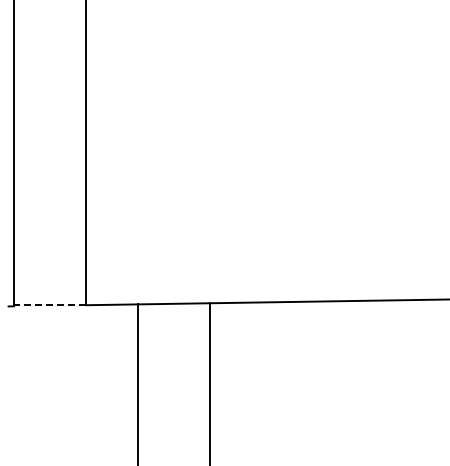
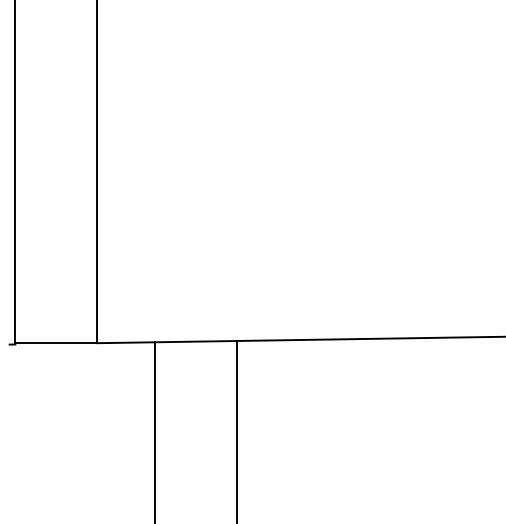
line: (49, 305) -> (55, 343), dashed -> solid

